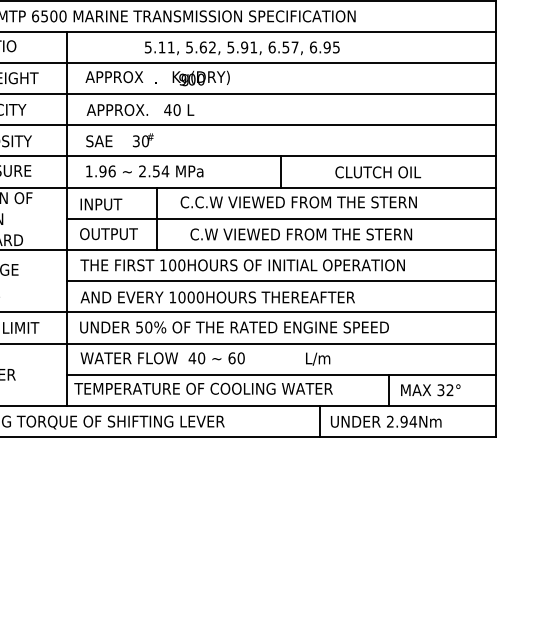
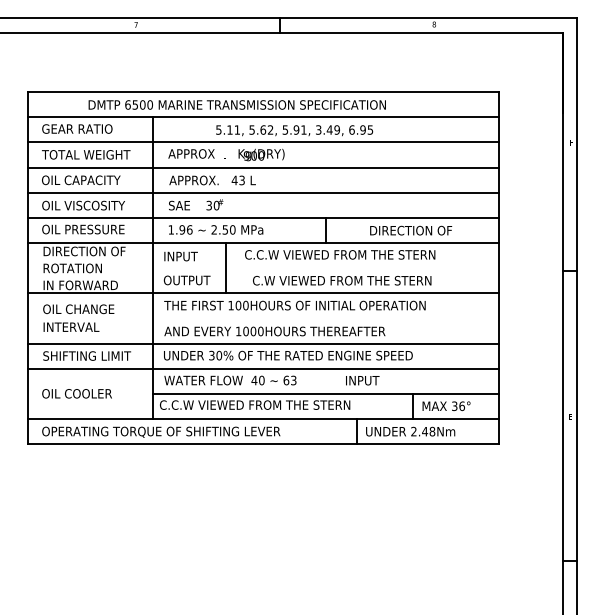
text: (283, 46) -> (327, 129), 6.57, -> 3.49,
text: (176, 110) -> (241, 180), 40 -> 43
text: (165, 170) -> (232, 229), 2.54 -> 2.50
text: (386, 172) -> (410, 230), CLUTCH OIL -> DIRECTION OF
line: (280, 219) -> (325, 268), removed
line: (280, 281) -> (325, 318), removed
text: (139, 326) -> (211, 354), 50% -> 30%
text: (240, 358) -> (293, 380), 60 -> 63
text: (327, 359) -> (363, 381), L/m -> INPUT
text: (203, 388) -> (263, 404), TEMPERATURE OF COOLING WATER -> C.C.W VIEWED FROM THE STERN
text: (449, 390) -> (461, 406), 32° -> 36°
text: (408, 421) -> (428, 431), 2.94Nm -> 2.48Nm

